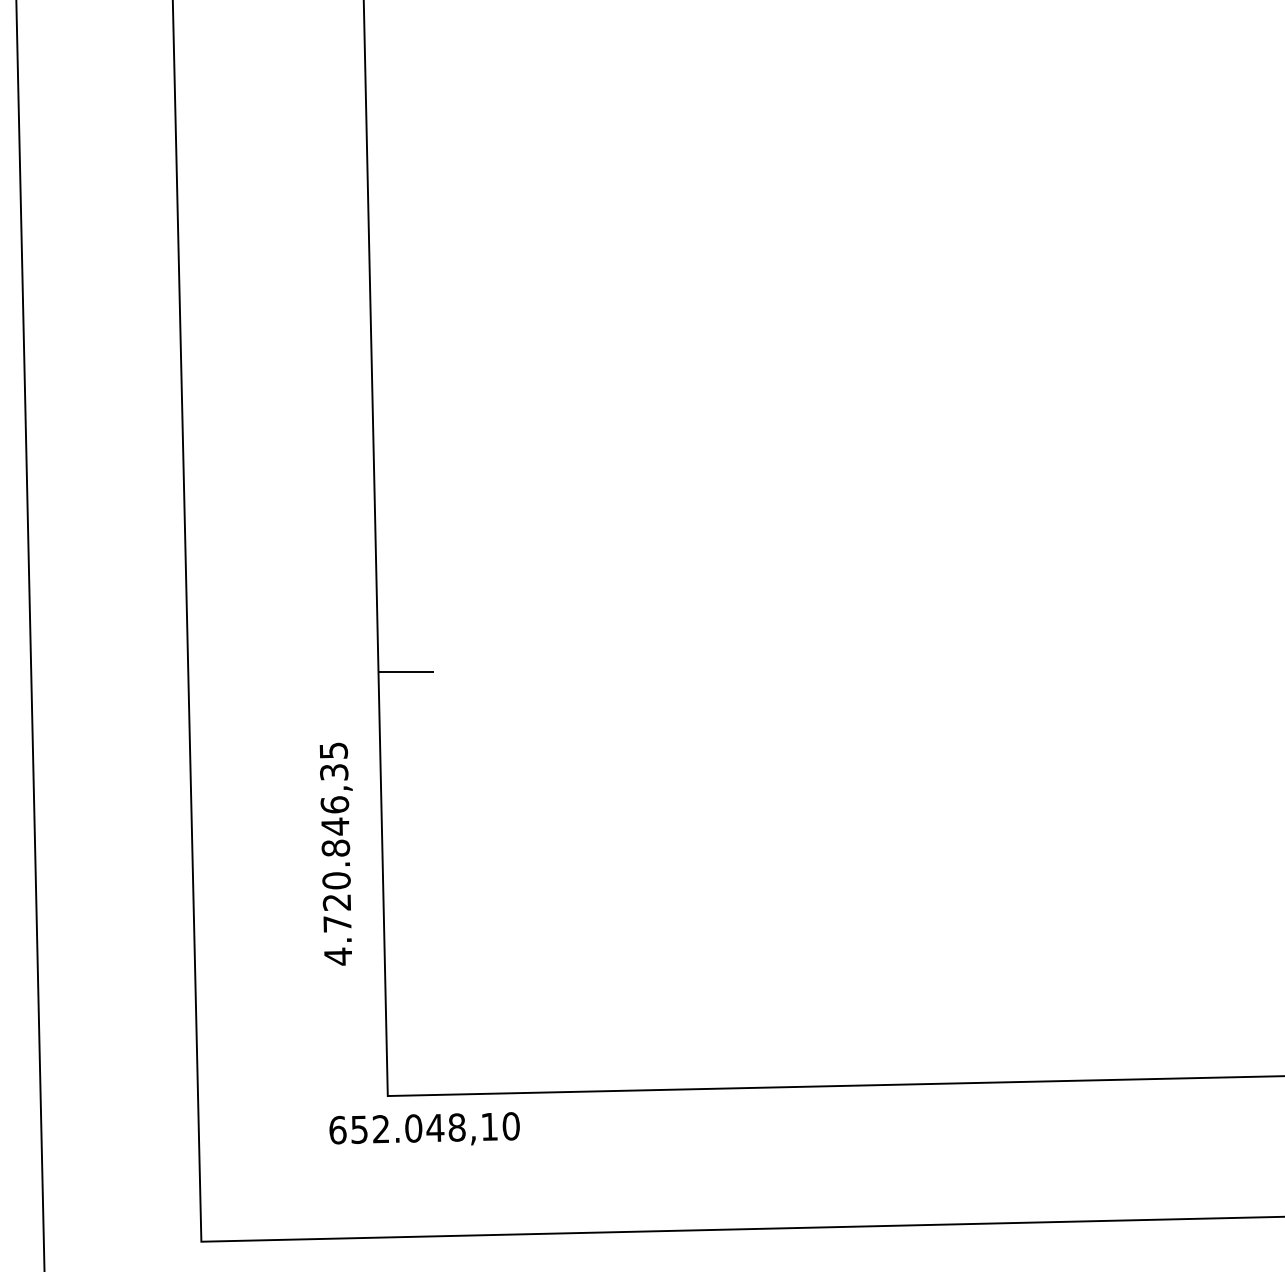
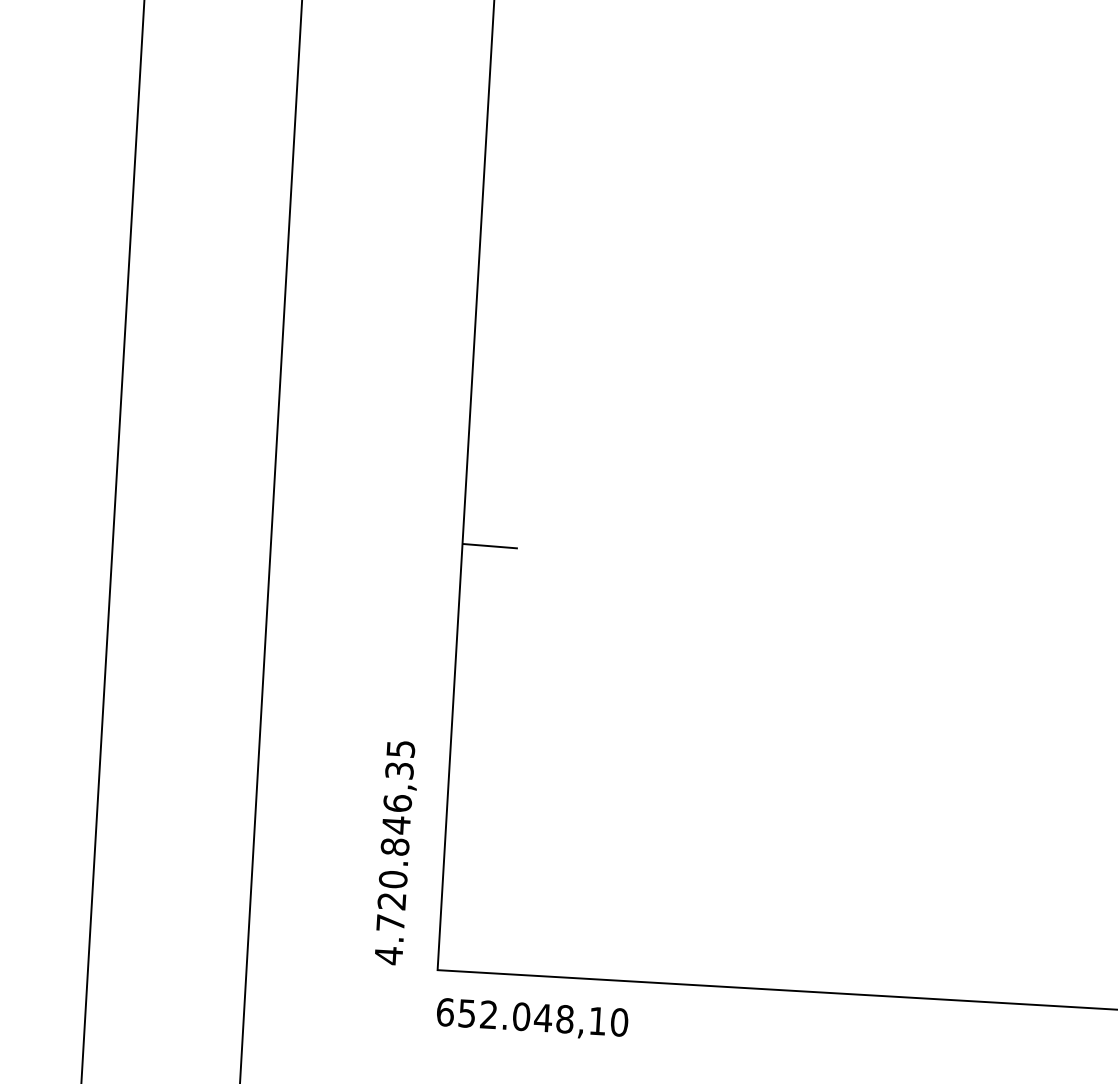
text: (335, 853) -> (394, 852), moved
text: (424, 1128) -> (532, 1017), moved

